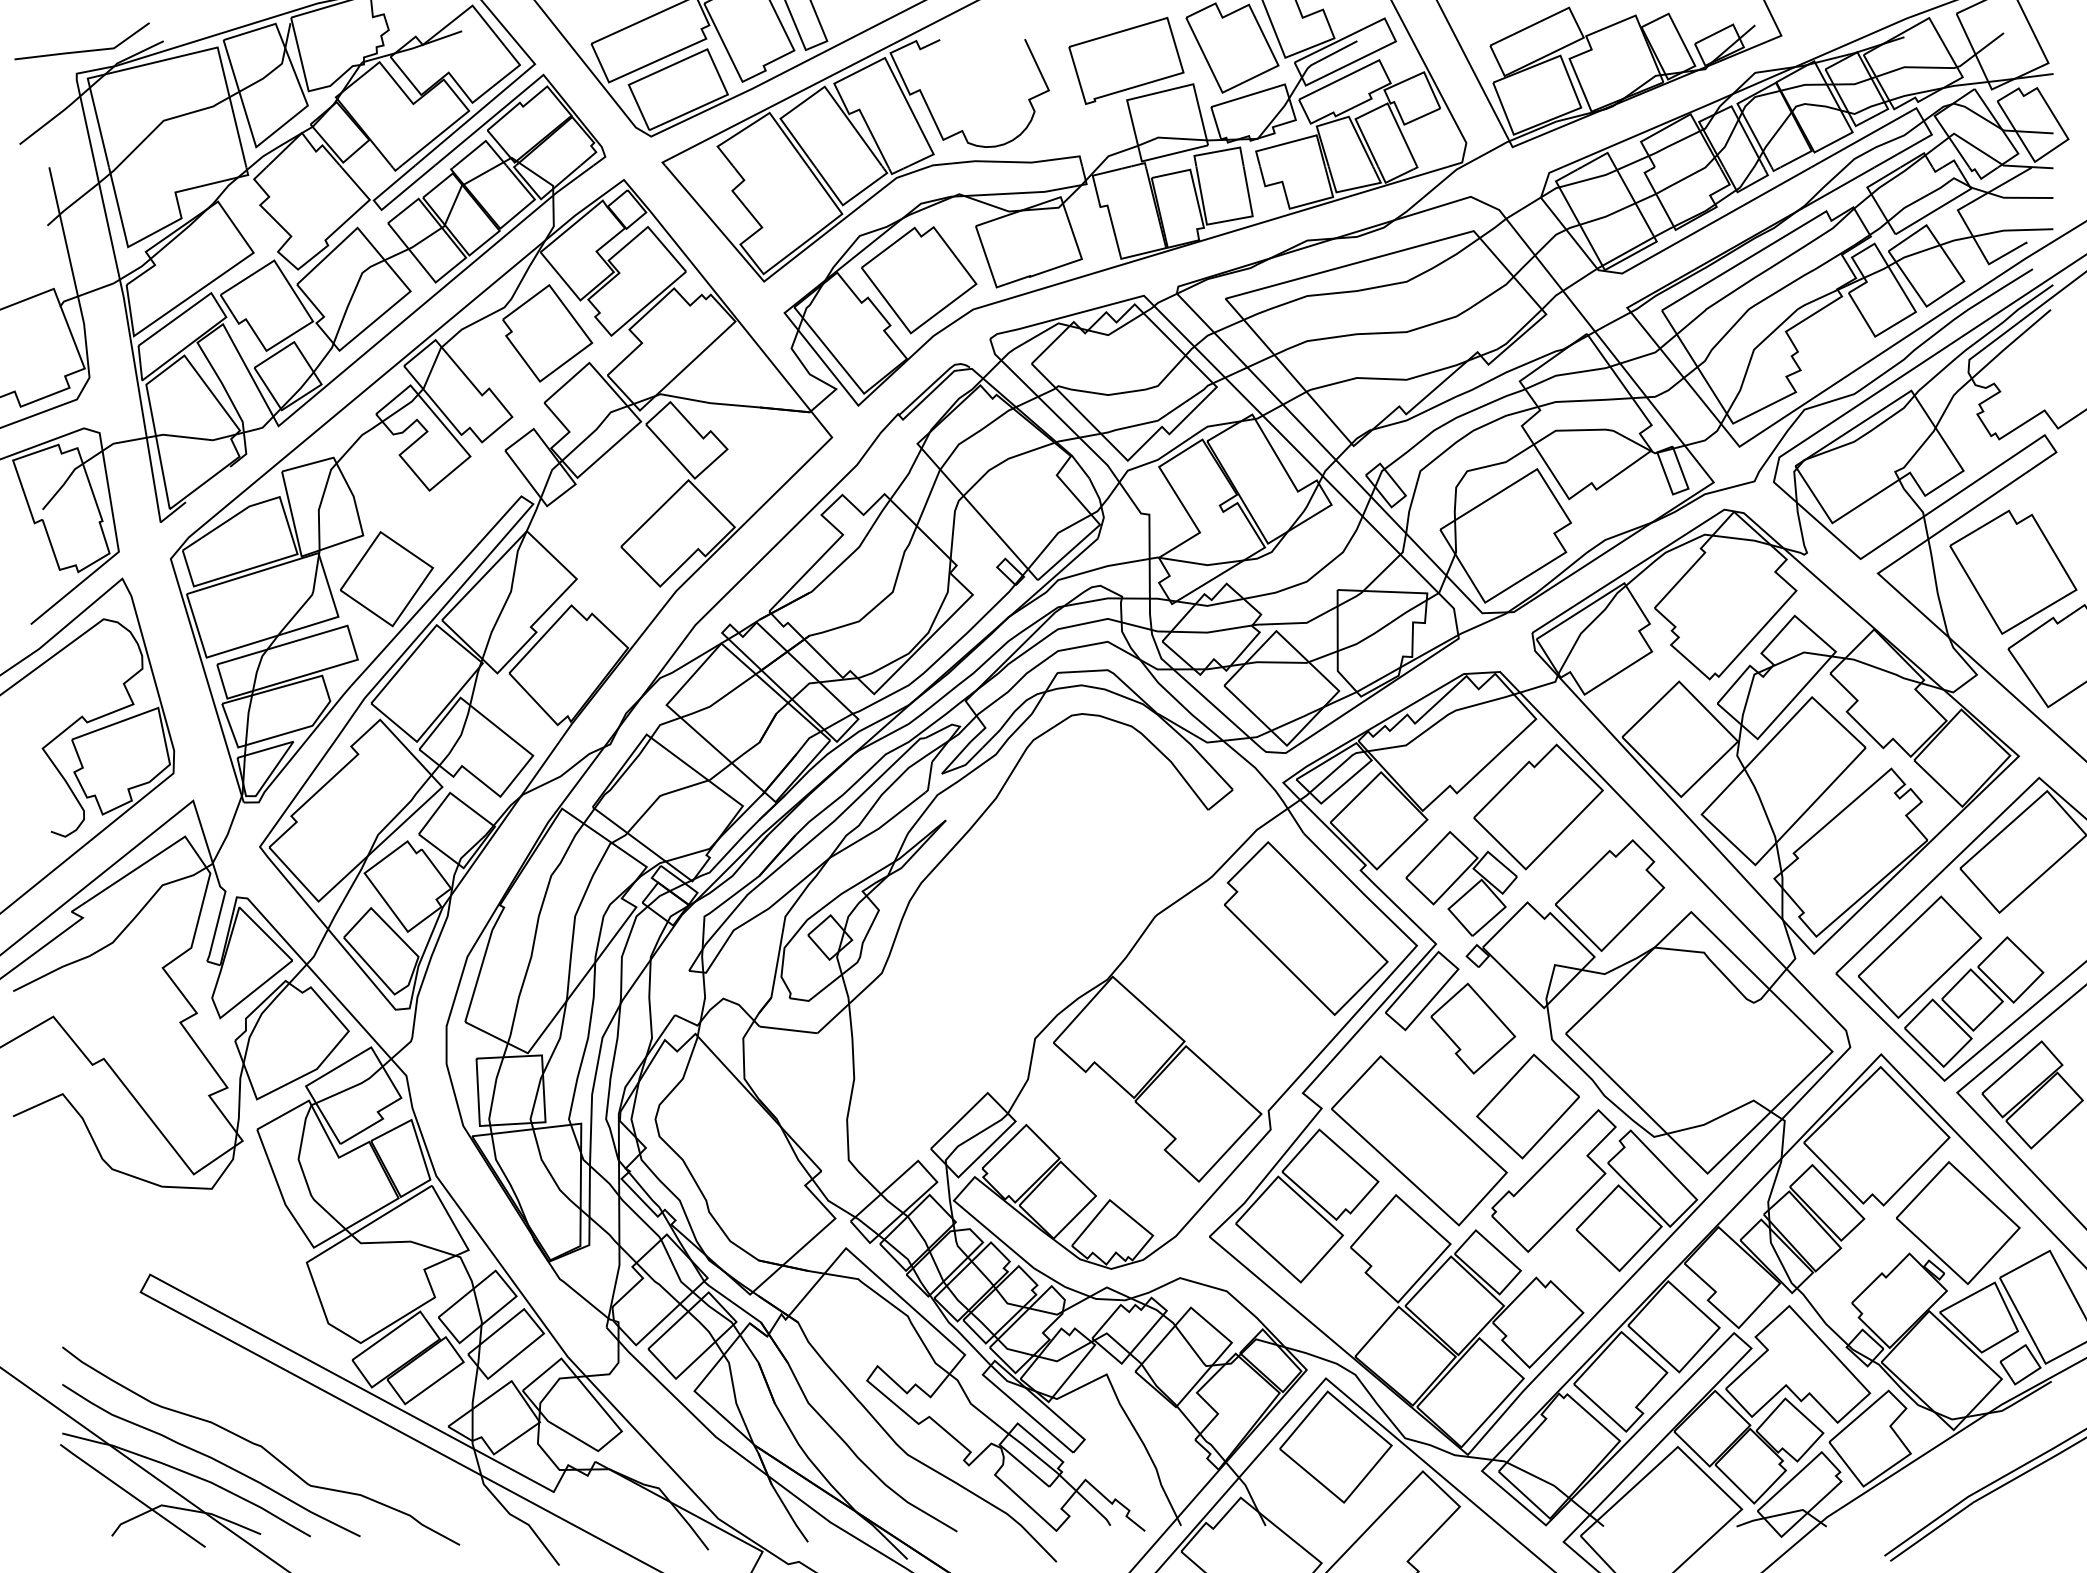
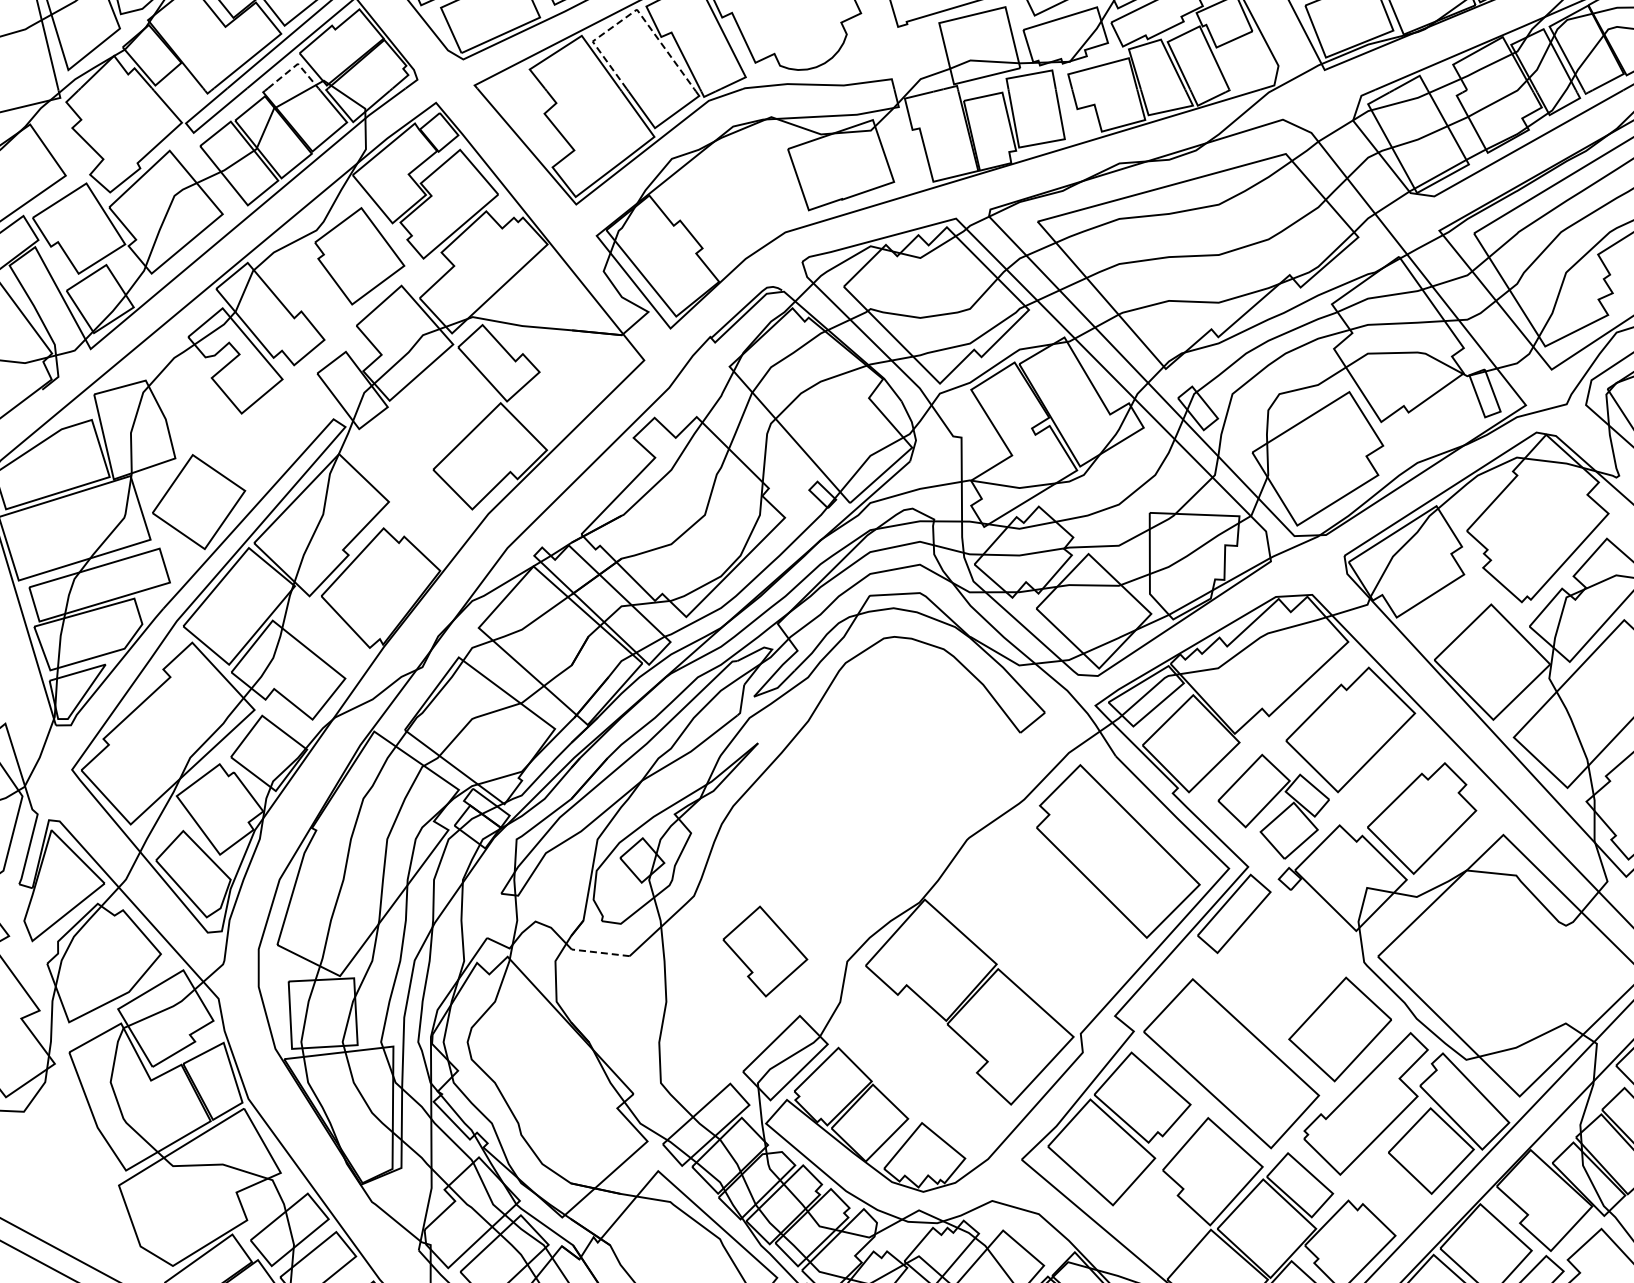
line: (818, 91) -> (630, 14), solid -> dashed
line: (484, 142) -> (296, 65), solid -> dashed
part: (919, 280) -> (731, 203), removed
part: (1473, 1028) -> (765, 951), moved
line: (788, 1029) -> (600, 952), solid -> dashed

